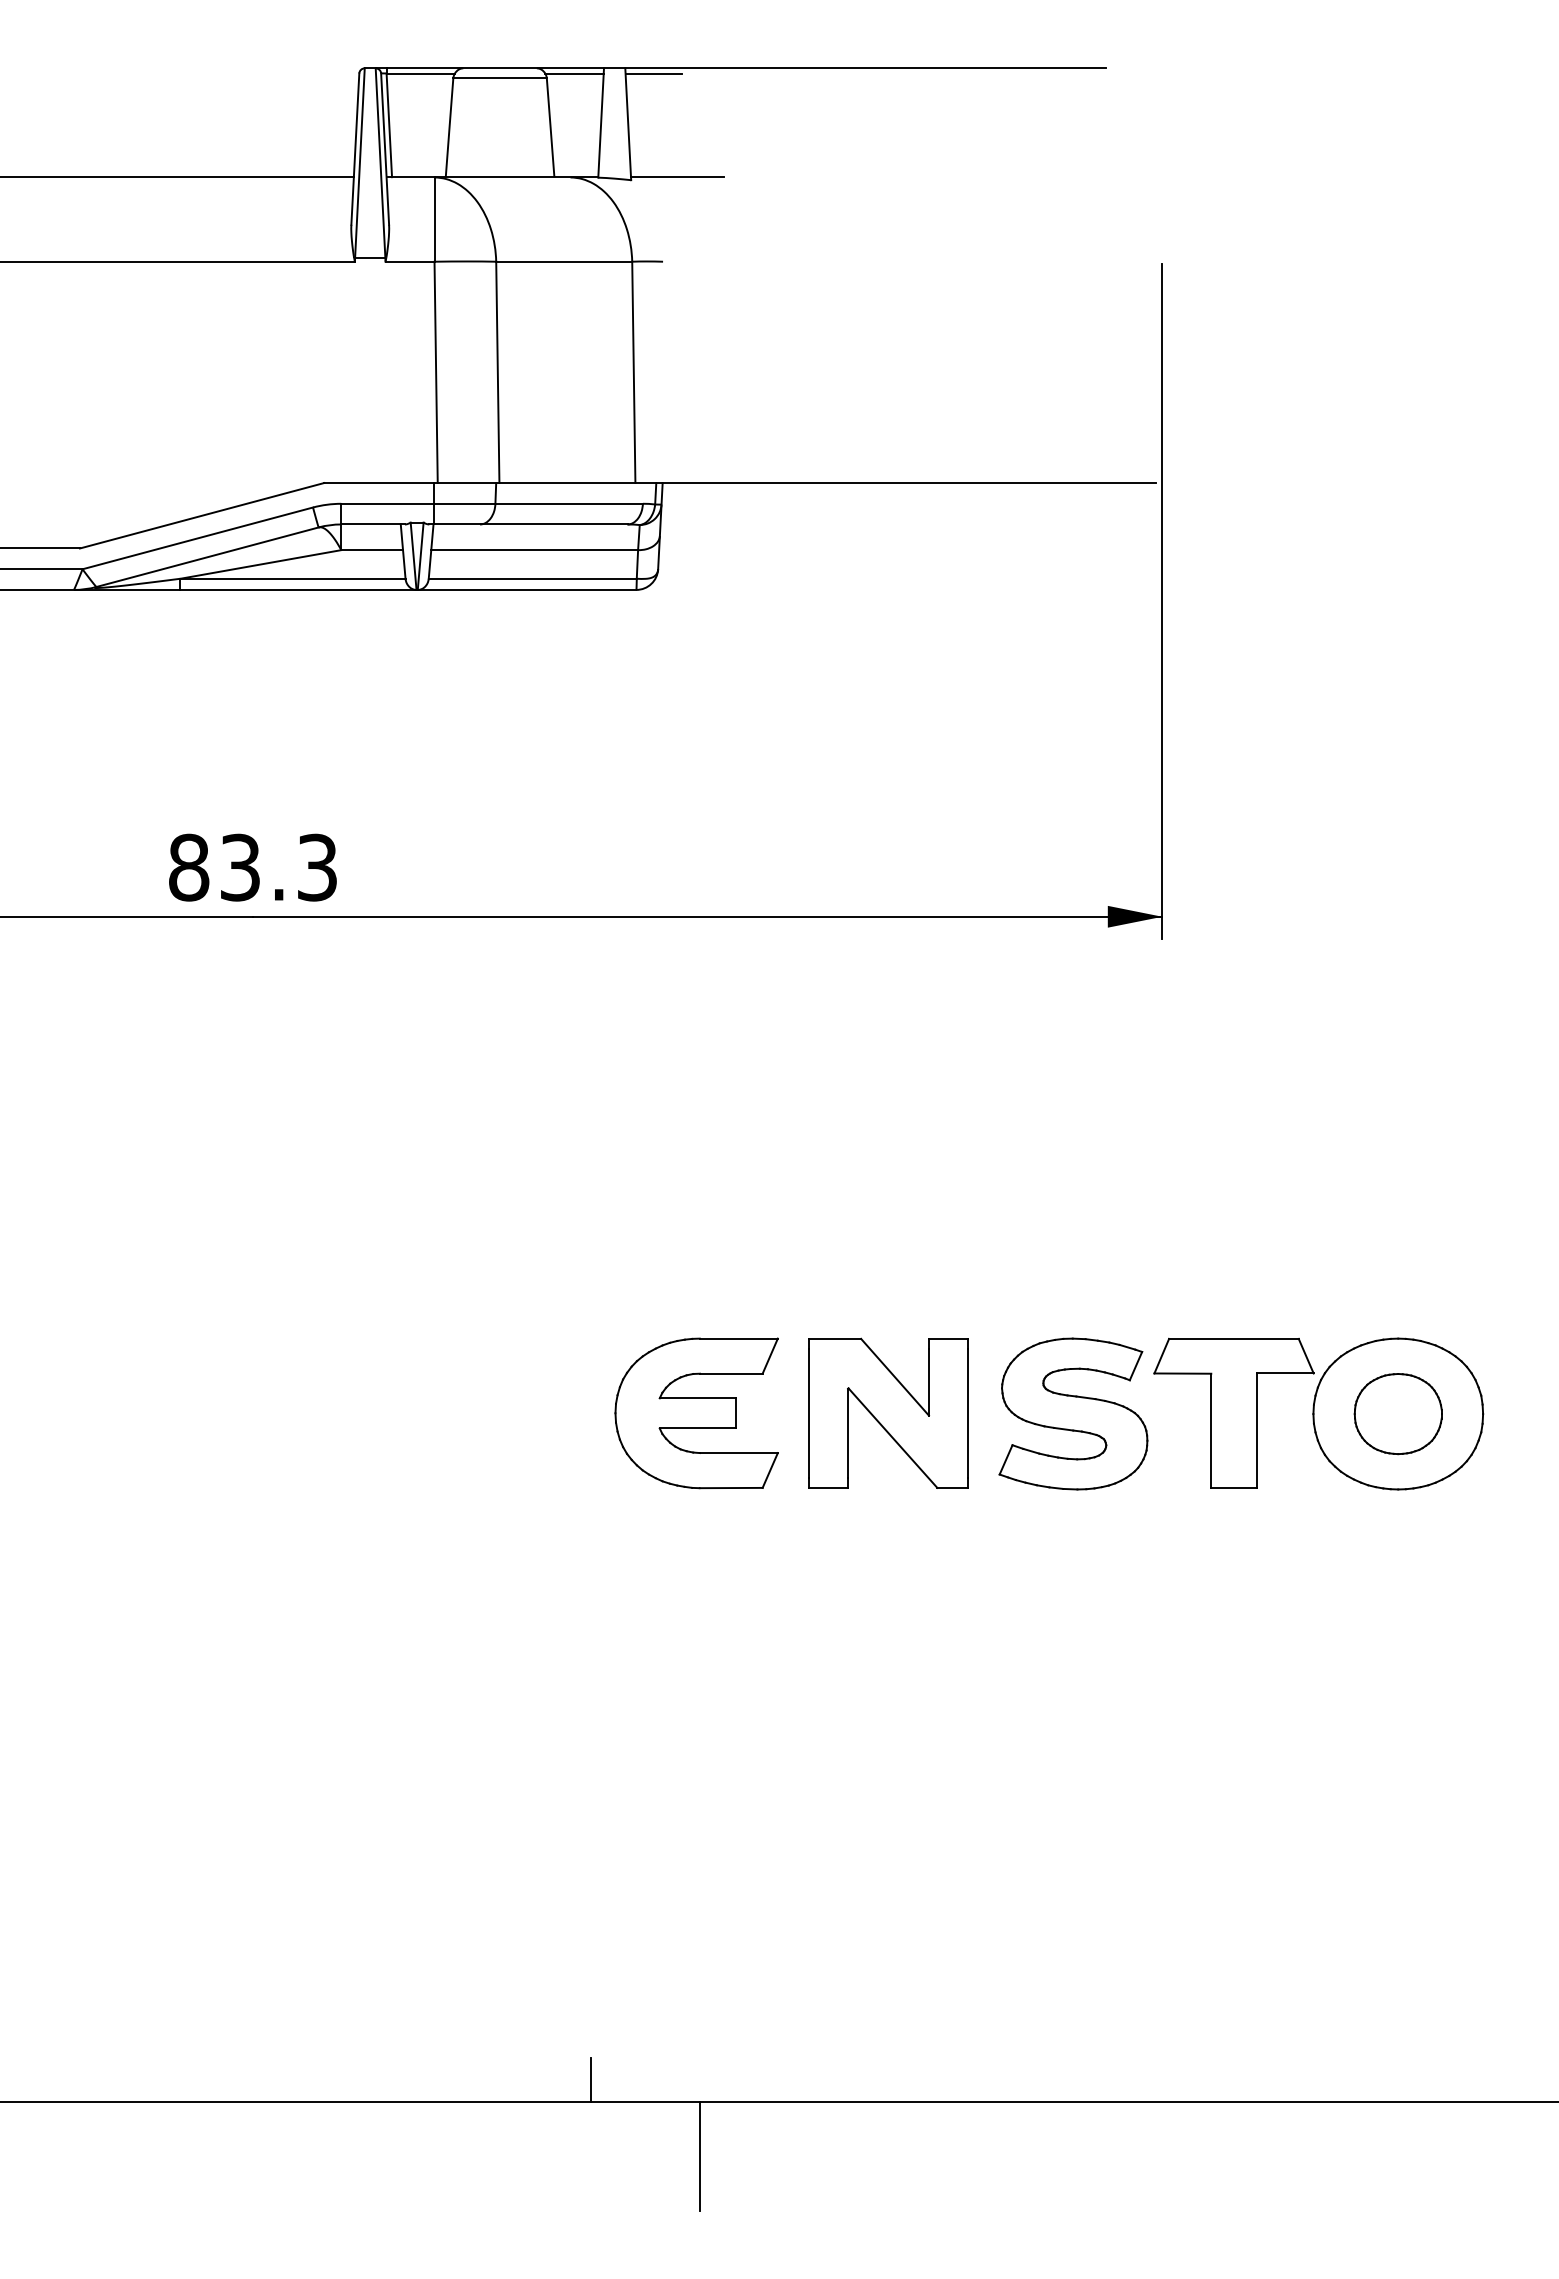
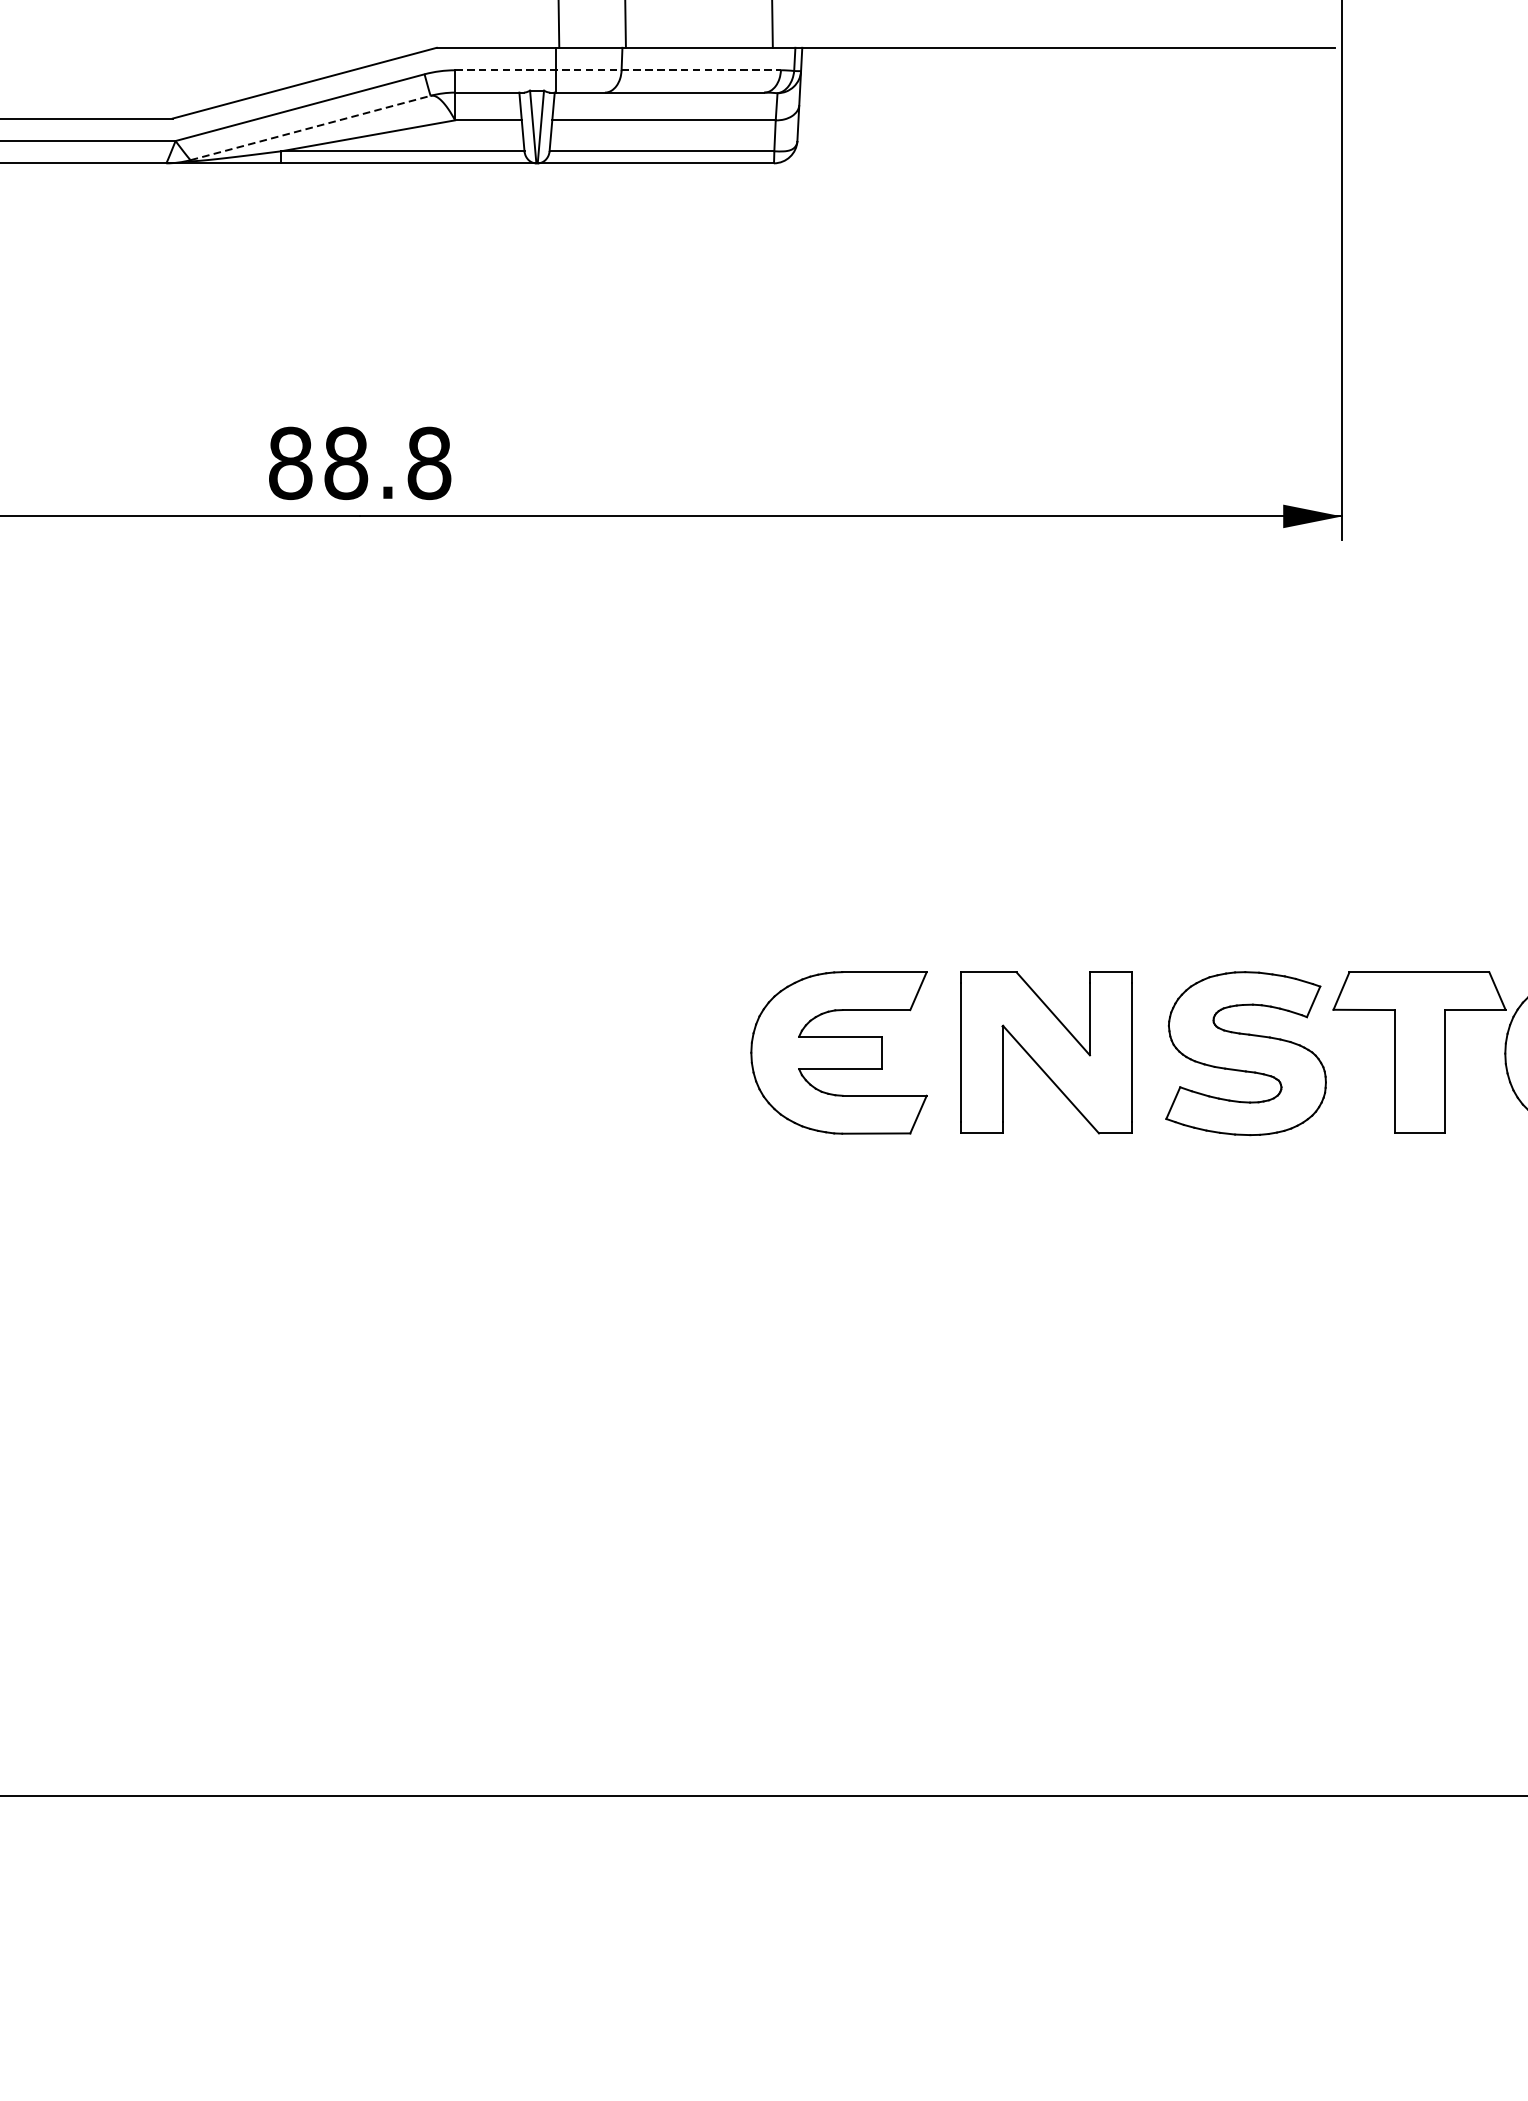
line: (492, 503) -> (618, 69), solid -> dashed
line: (207, 557) -> (310, 128), solid -> dashed
text: (278, 867) -> (387, 463), 83.3 -> 88.8
line: (591, 2079) -> (725, 1772), removed
line: (700, 2155) -> (843, 1854), removed

